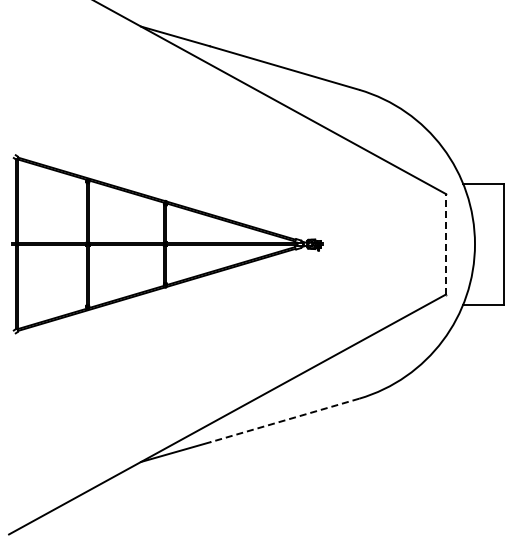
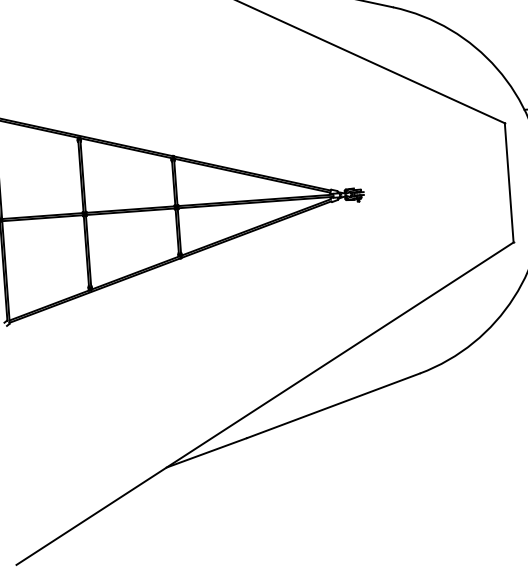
line: (445, 243) -> (508, 181), dashed -> solid
line: (284, 420) -> (333, 405), dashed -> solid

